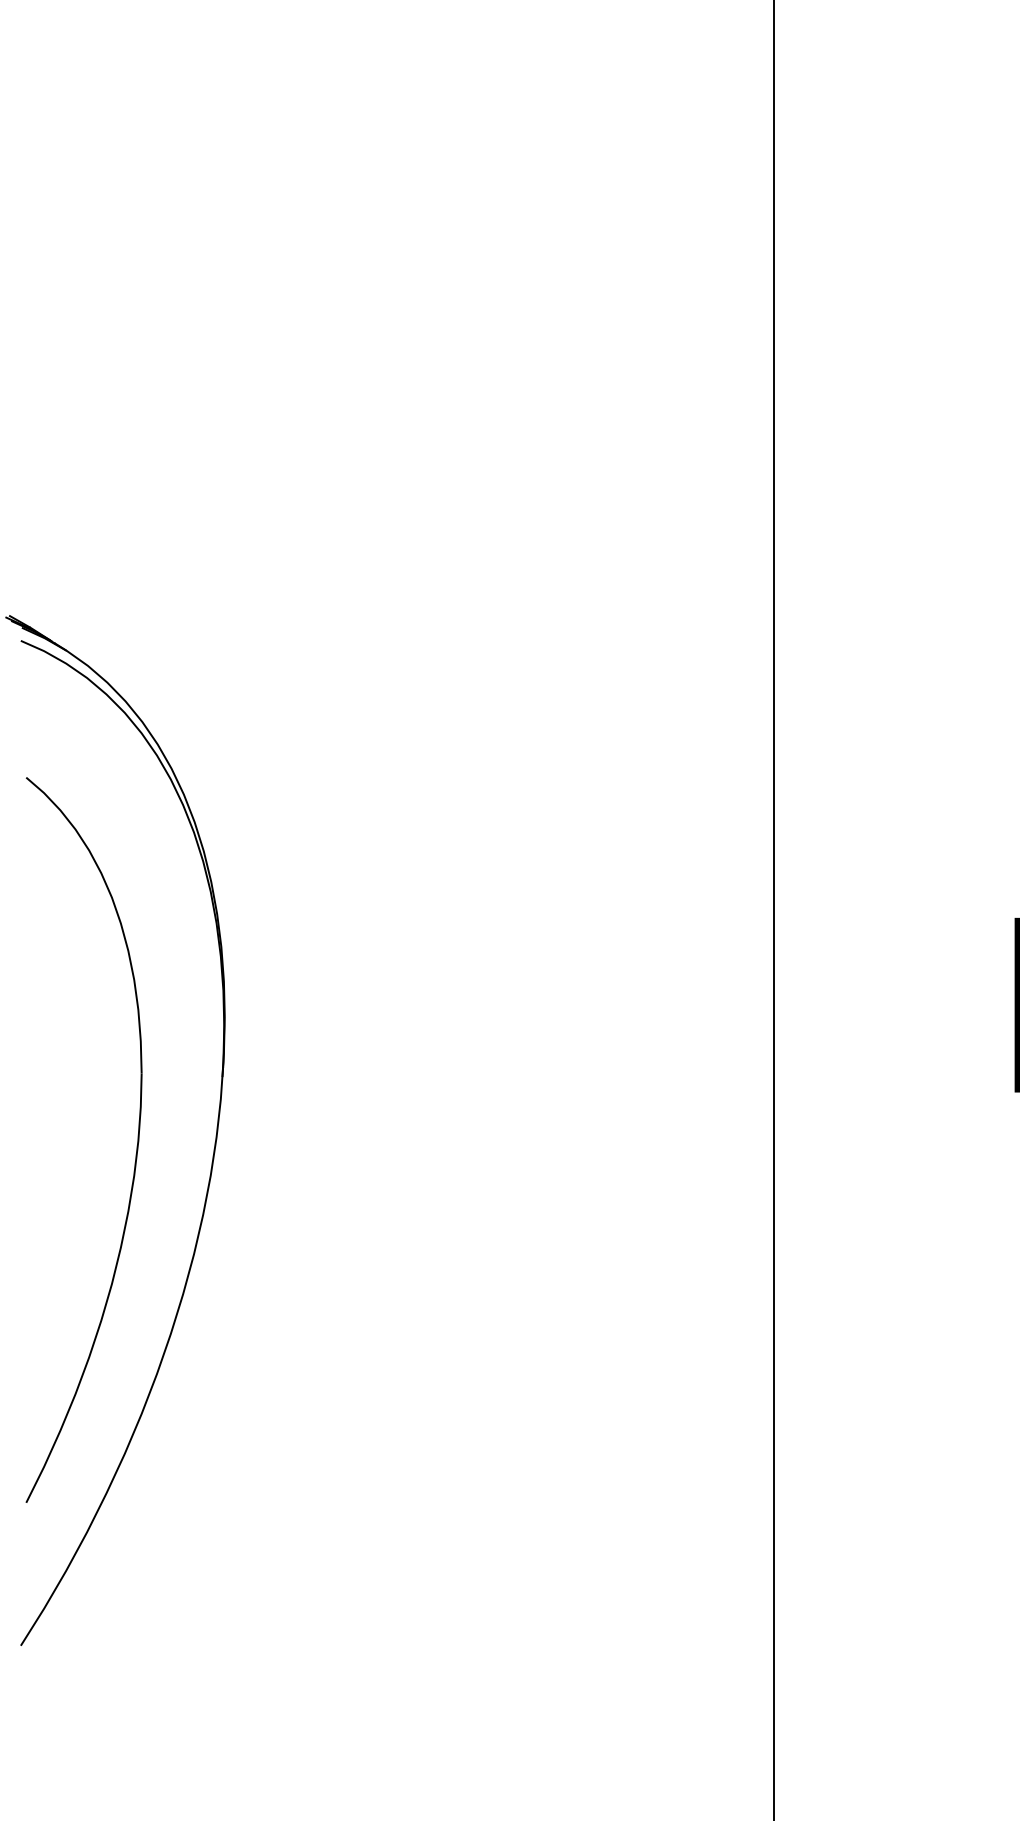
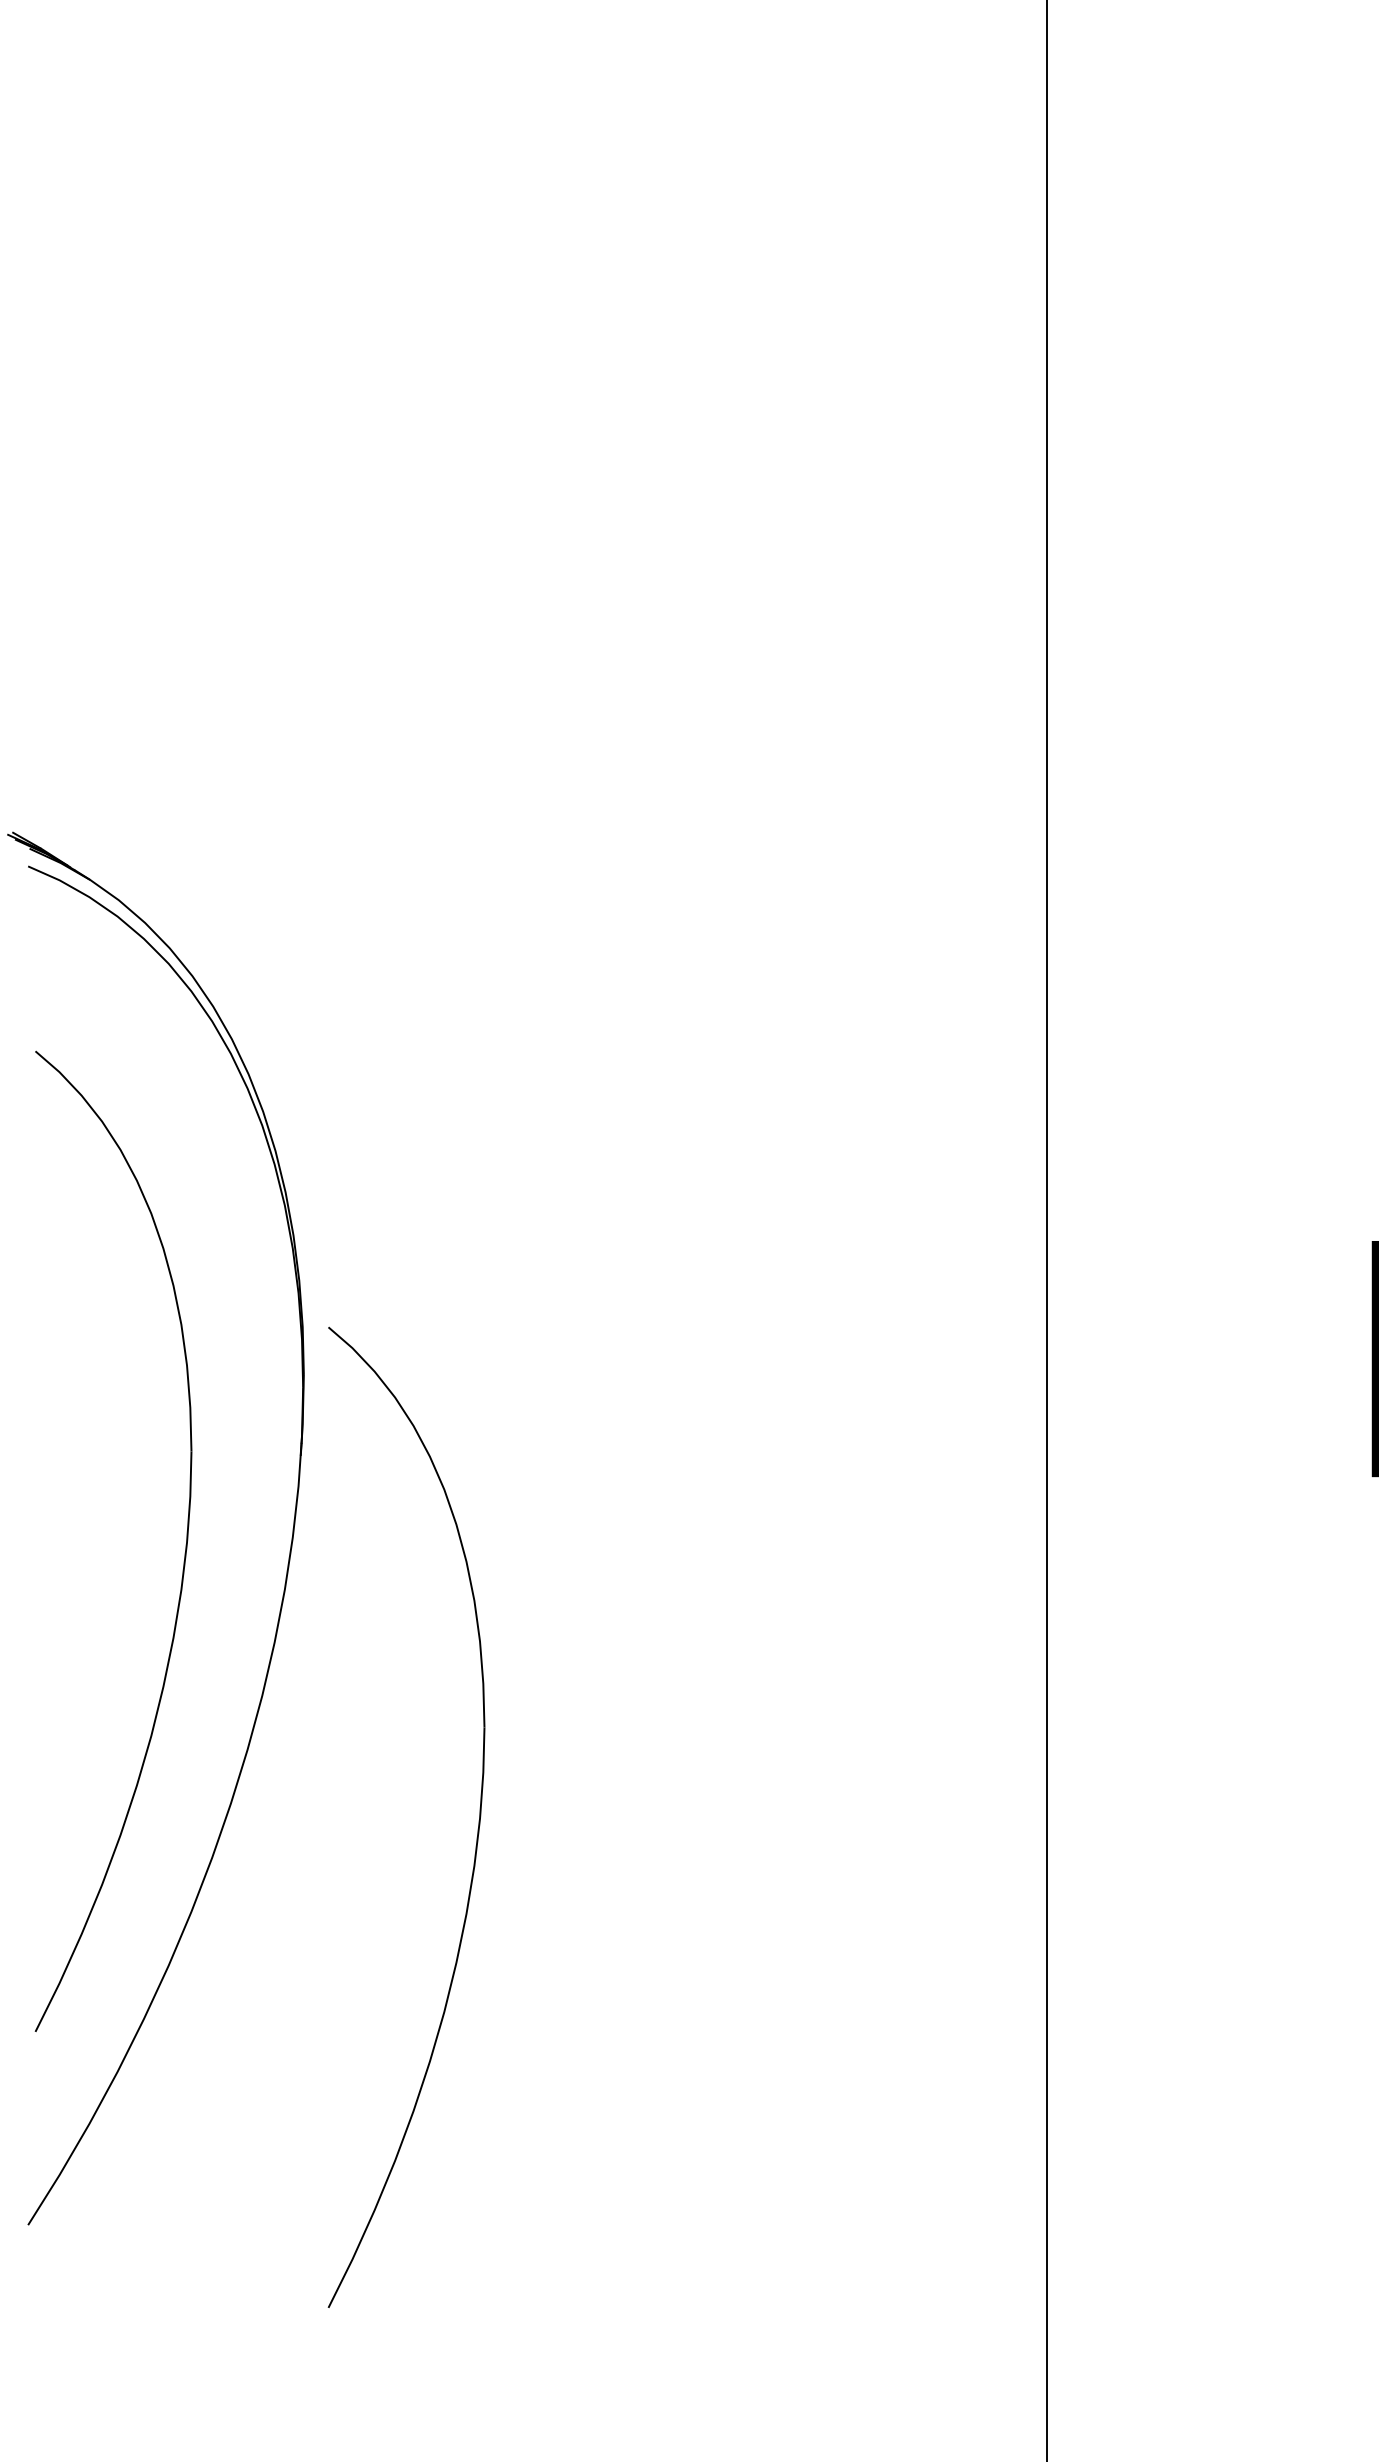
part: (353, 1346) -> (478, 1820), added

